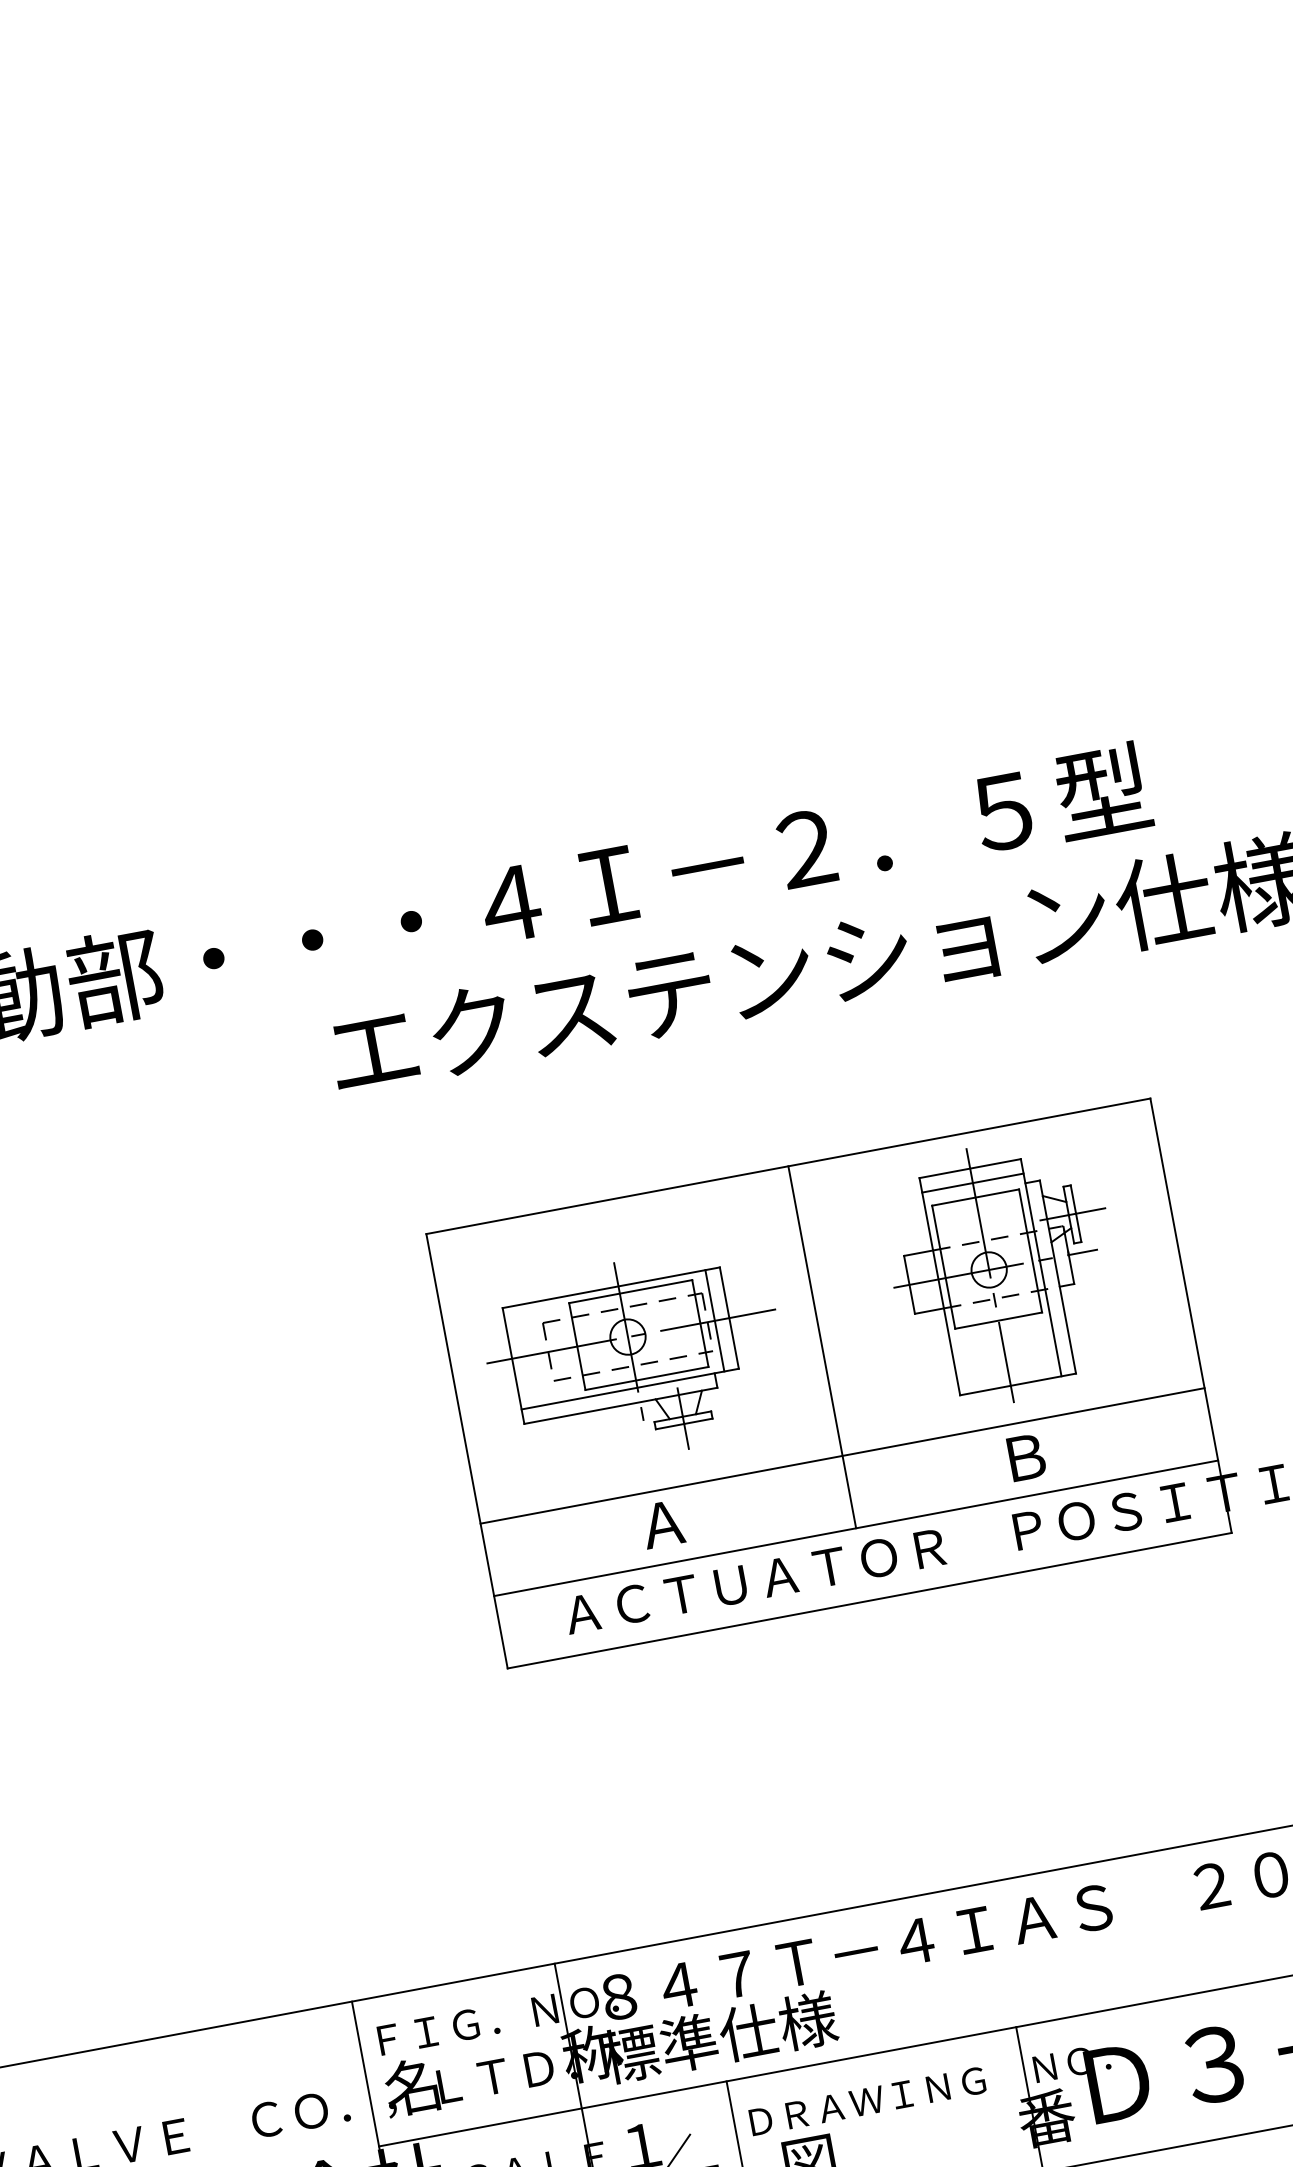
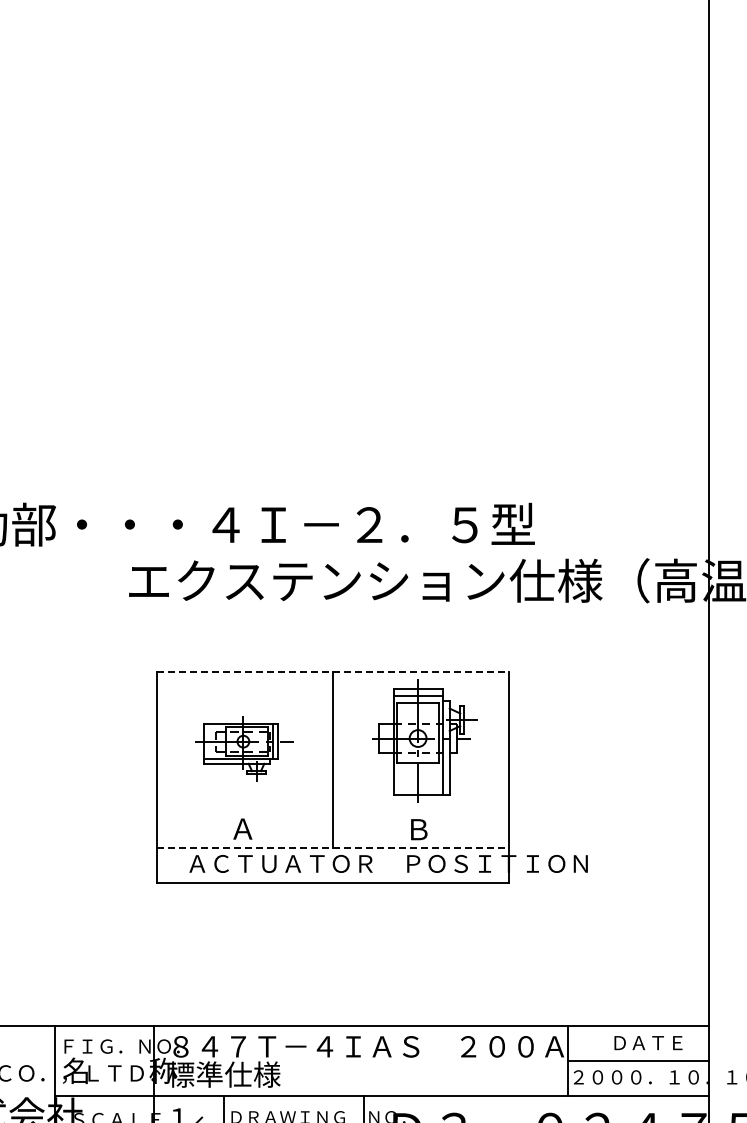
line: (789, 1166) -> (333, 672), solid -> dashed
part: (635, 1359) -> (244, 749), size x0.7
line: (841, 1455) -> (332, 812), removed
line: (856, 1527) -> (333, 847), solid -> dashed

